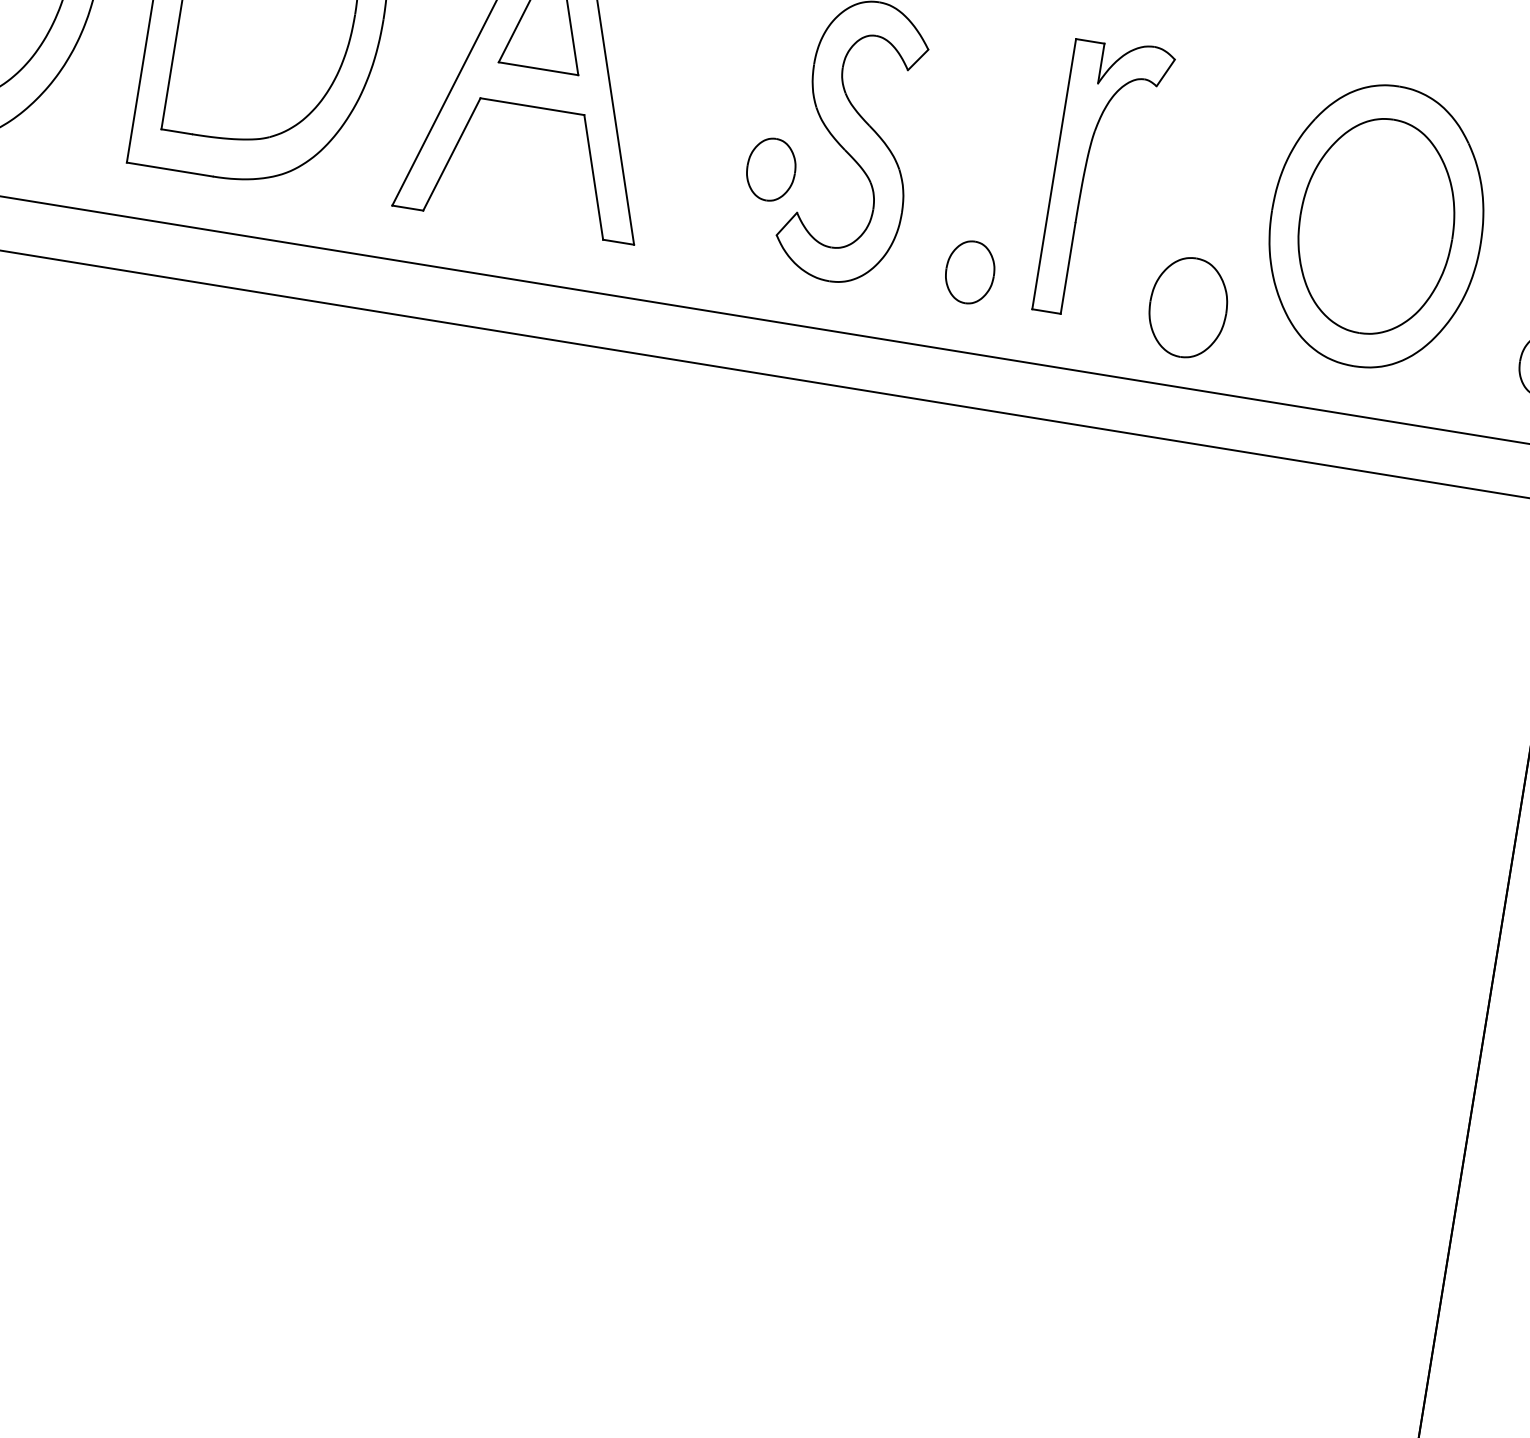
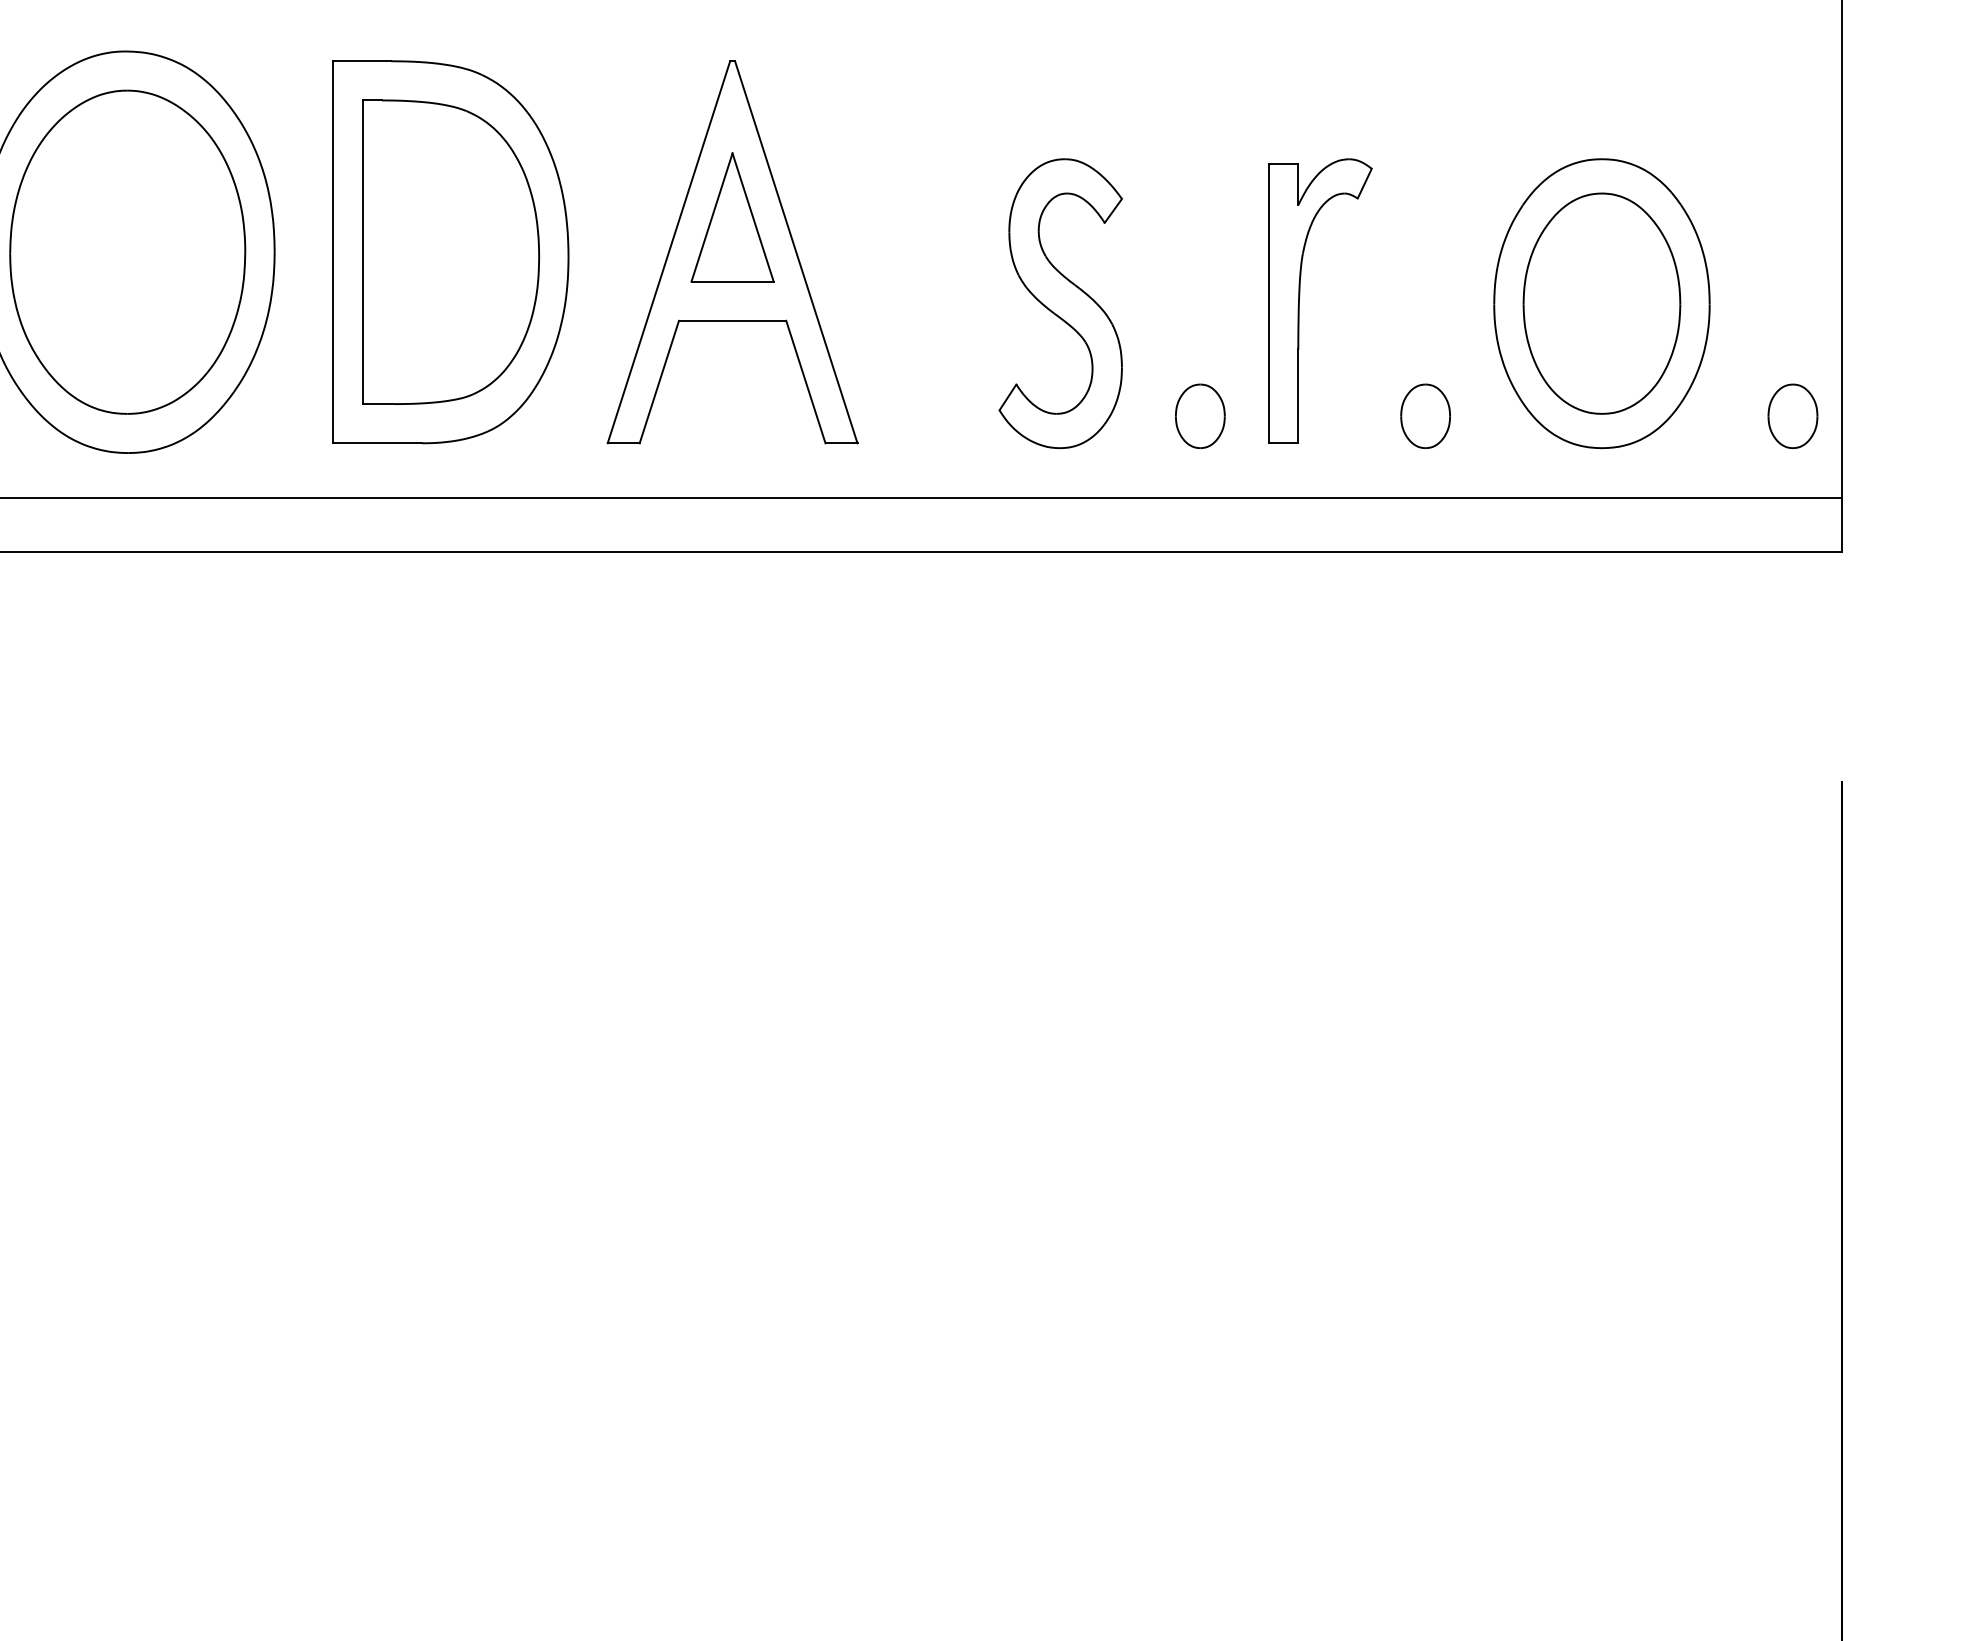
part: (771, 169) -> (983, 345), removed
part: (1188, 307) -> (1425, 416), size x0.62

